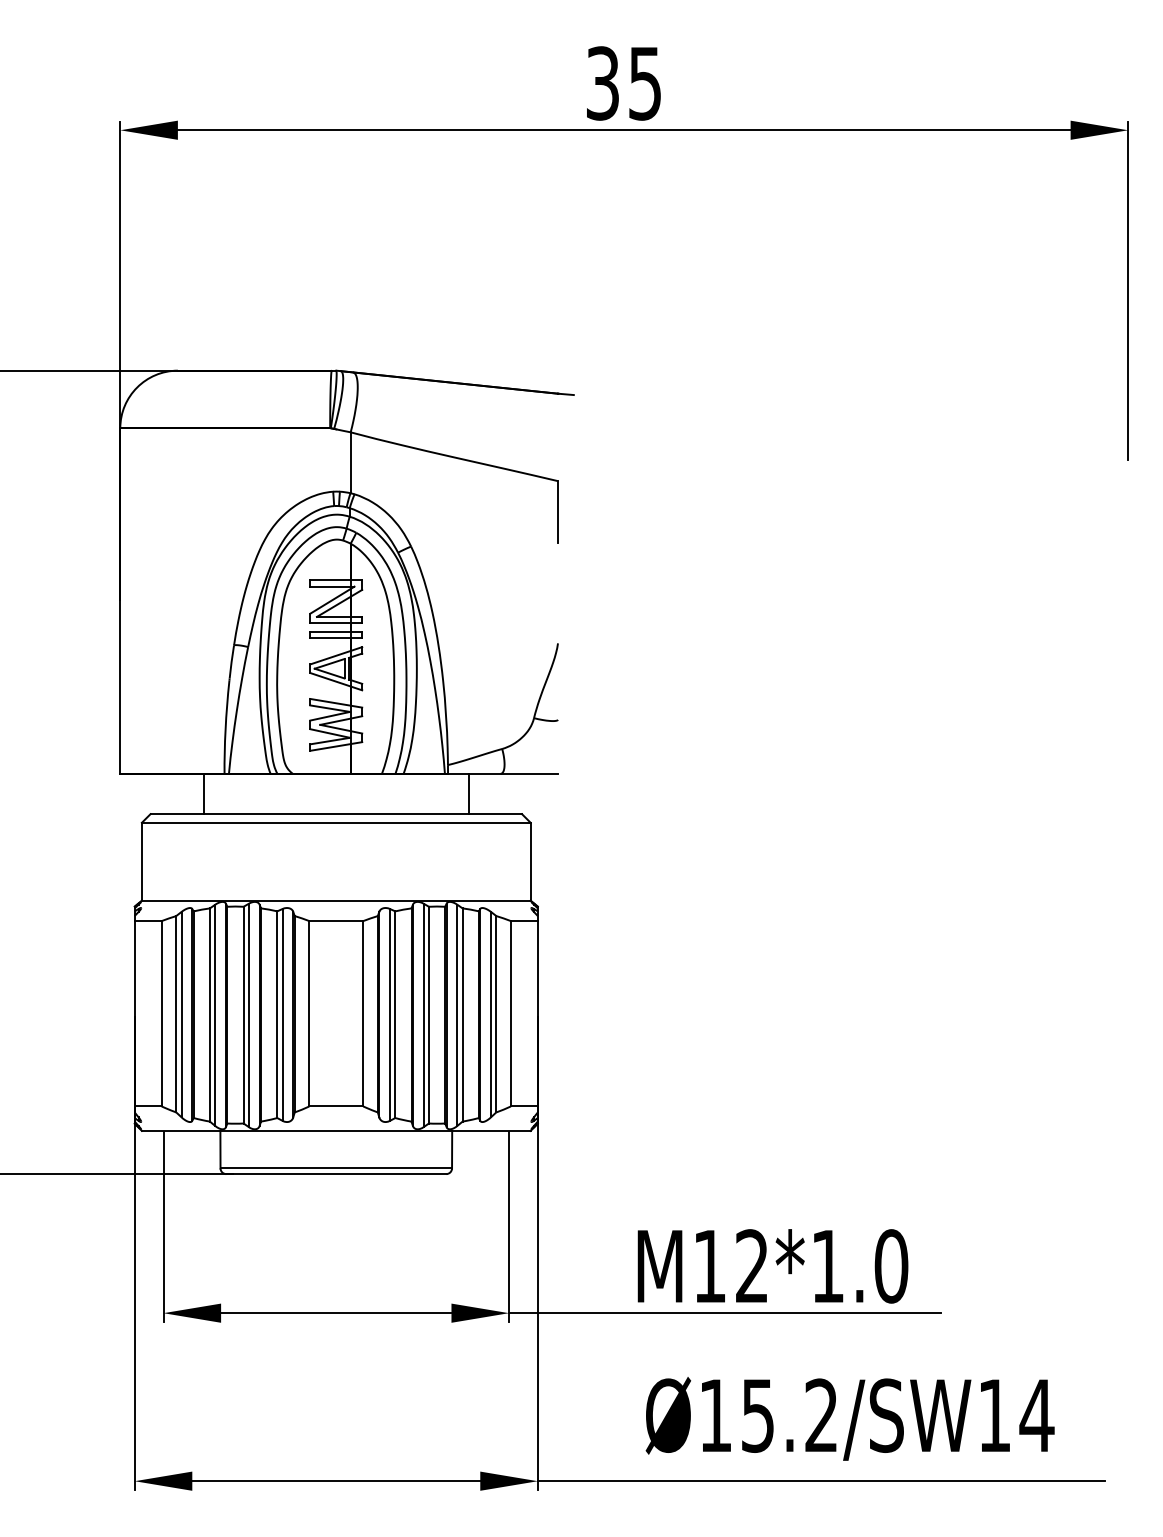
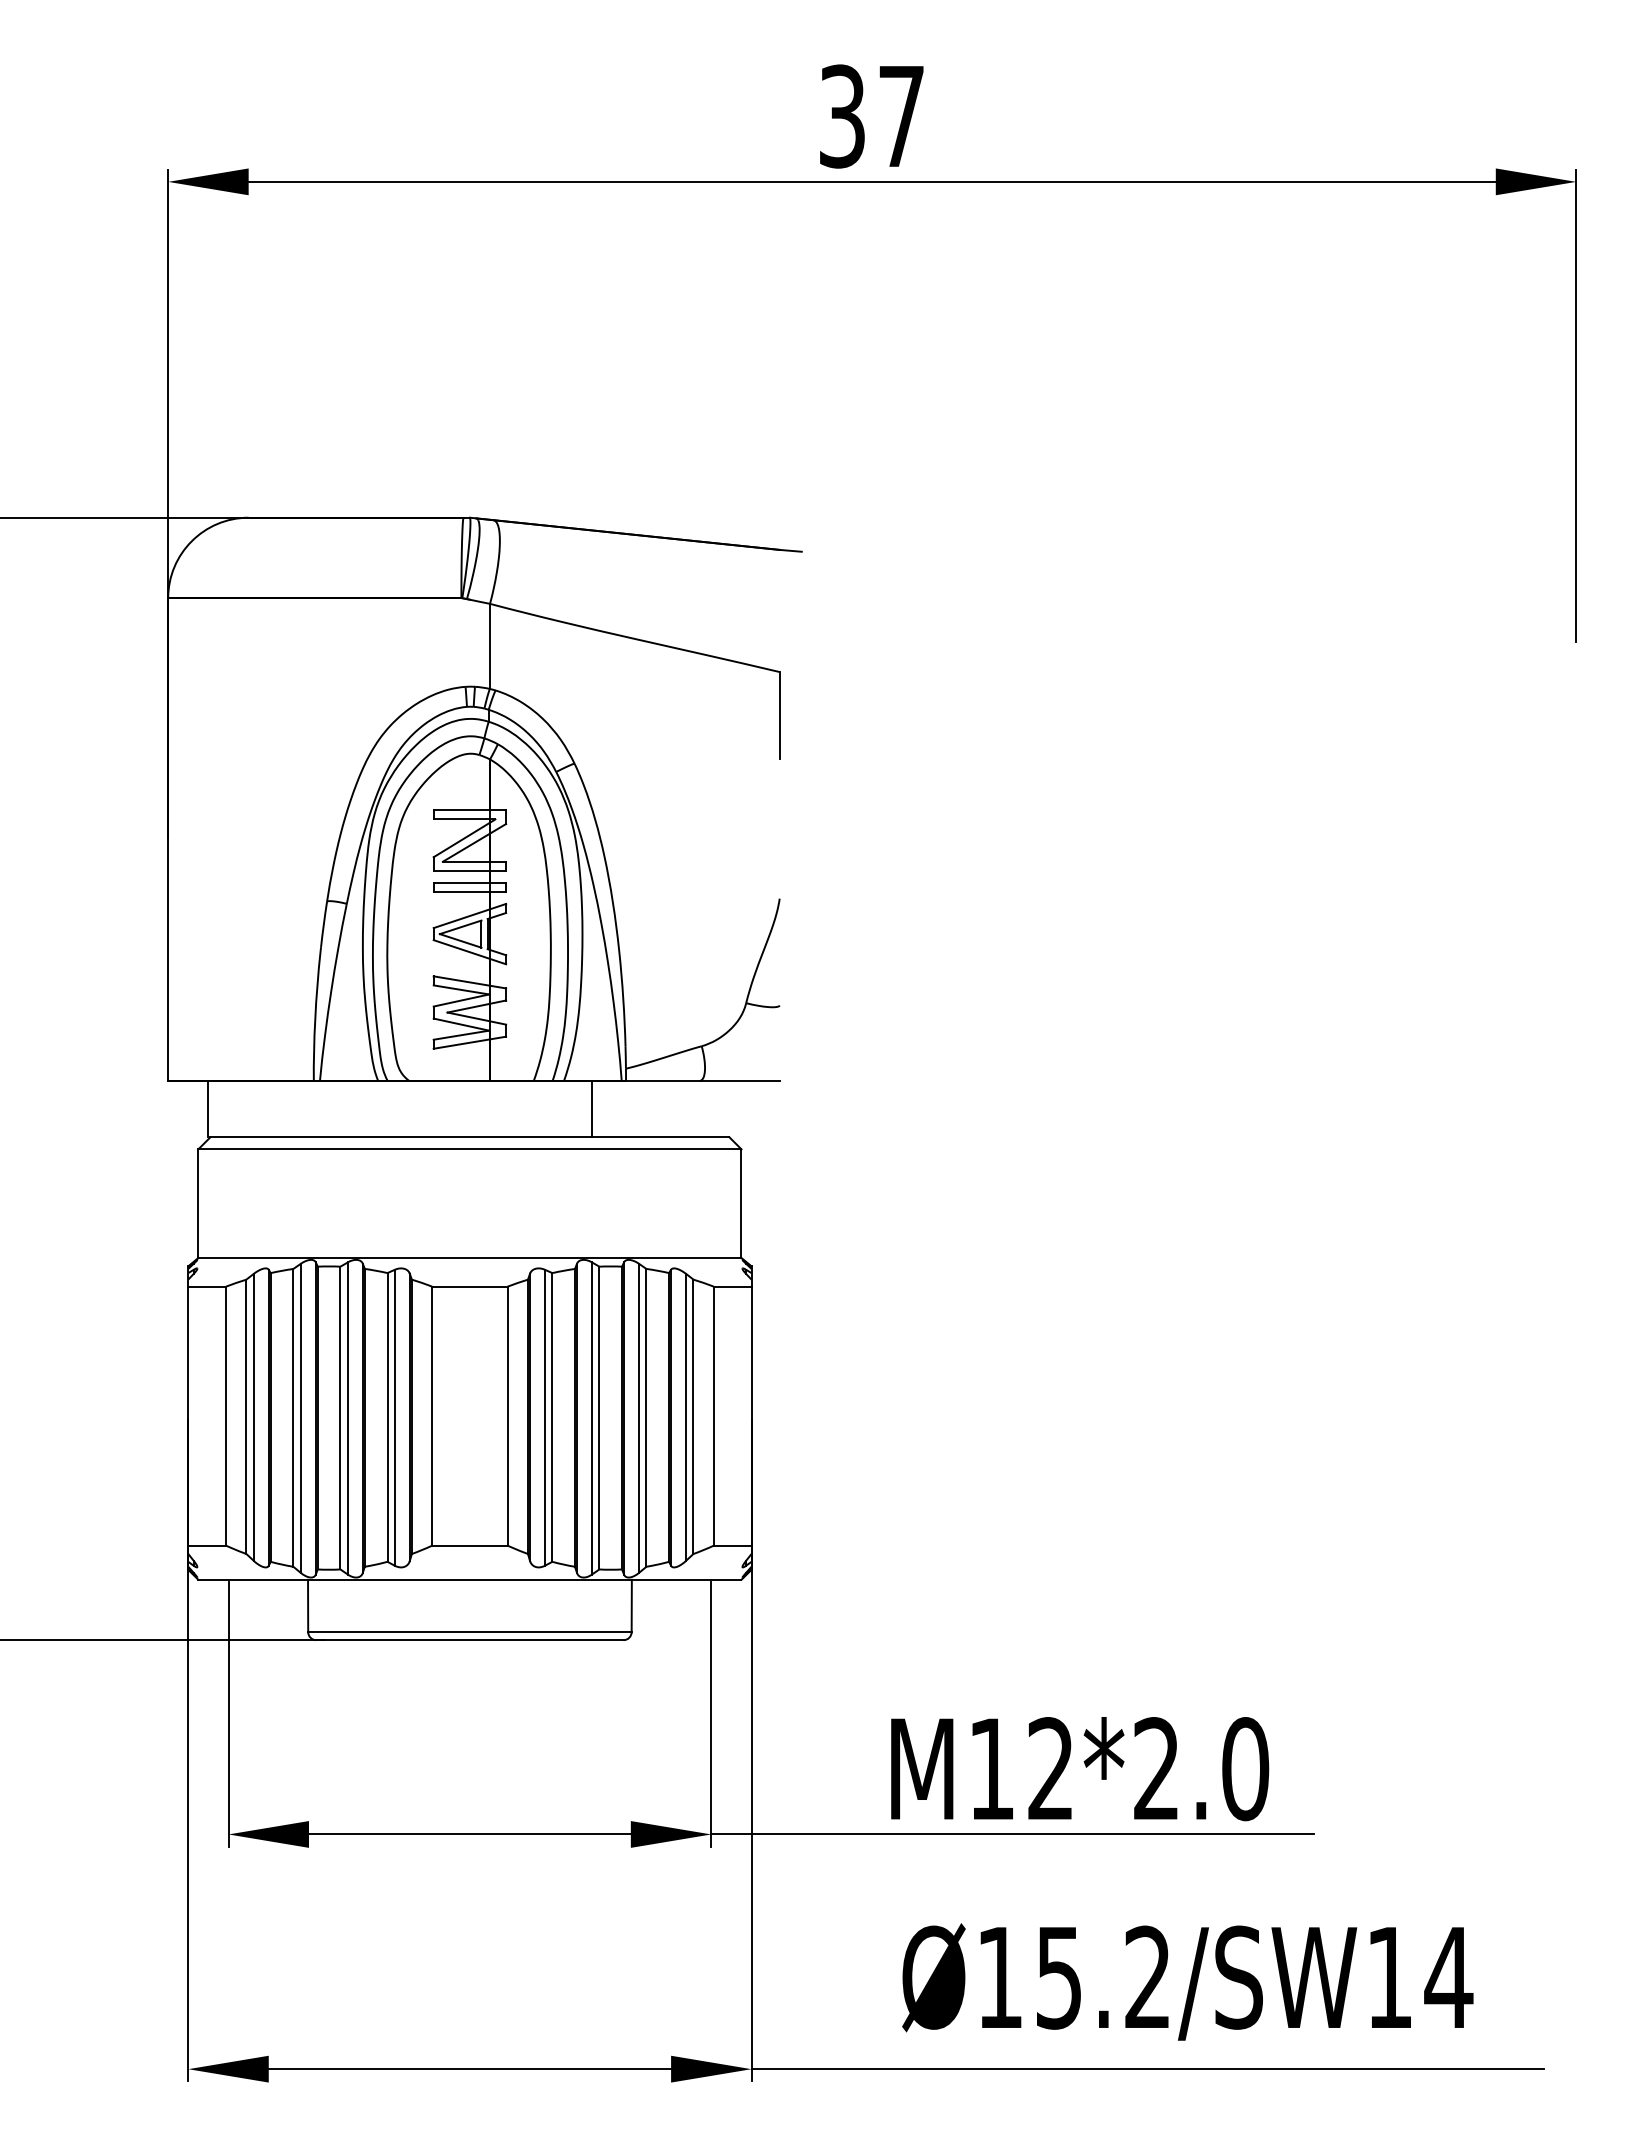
text: (645, 84) -> (901, 117), 35 -> 37
line: (203, 793) -> (207, 1108), moved
line: (468, 793) -> (591, 1108), moved
text: (827, 1265) -> (1155, 1768), M12*1.0 -> M12*2.0

